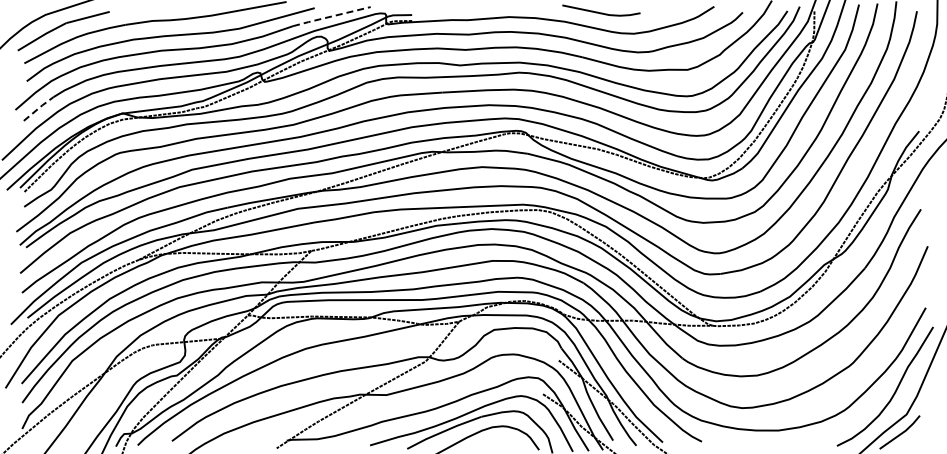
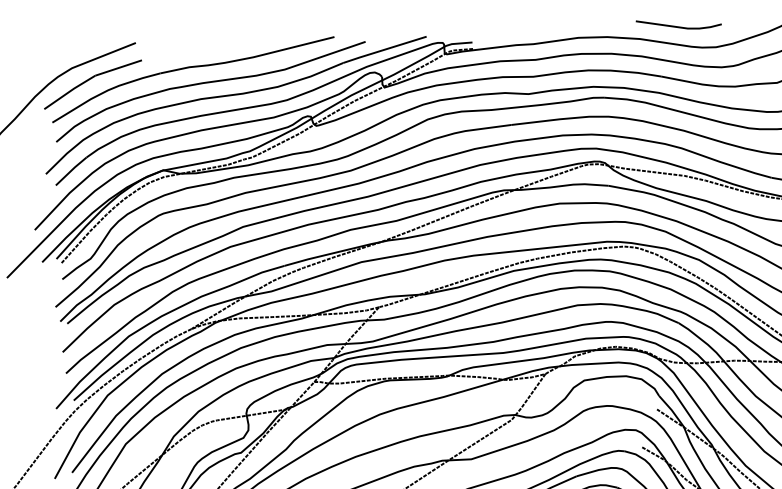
line: (331, 16) -> (384, 49), dashed -> solid
line: (38, 108) -> (71, 170), dashed -> solid

